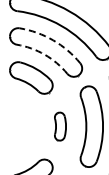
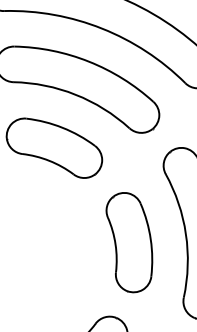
arc: (53, 40) -> (89, 61), dashed -> solid
arc: (44, 54) -> (74, 94), dashed -> solid
part: (60, 126) -> (131, 241), size x1.67

